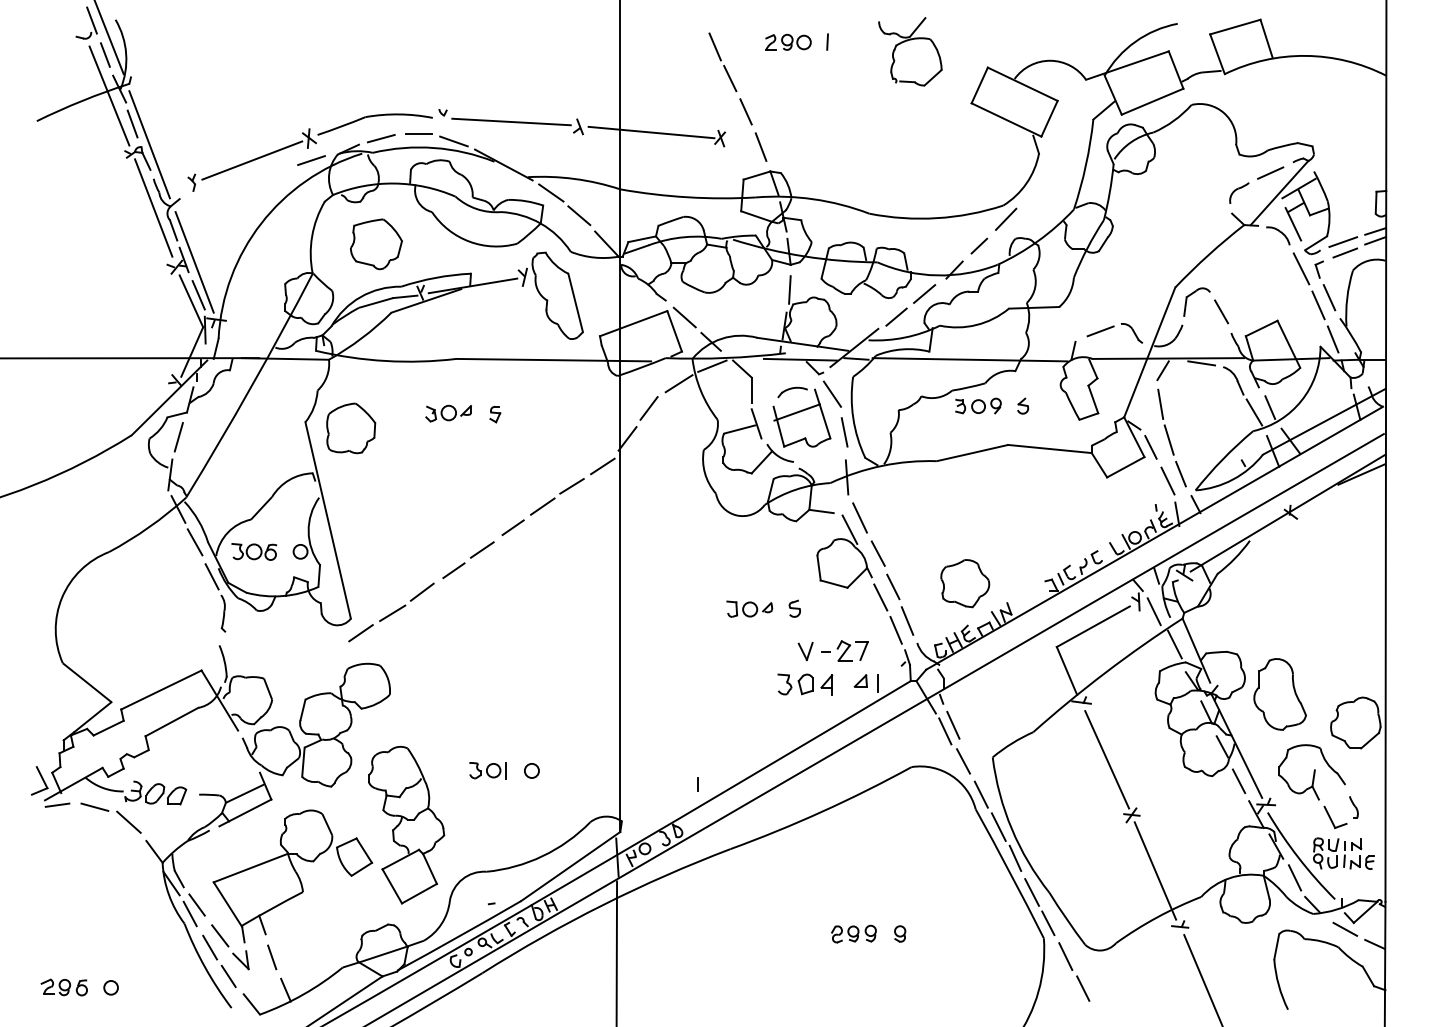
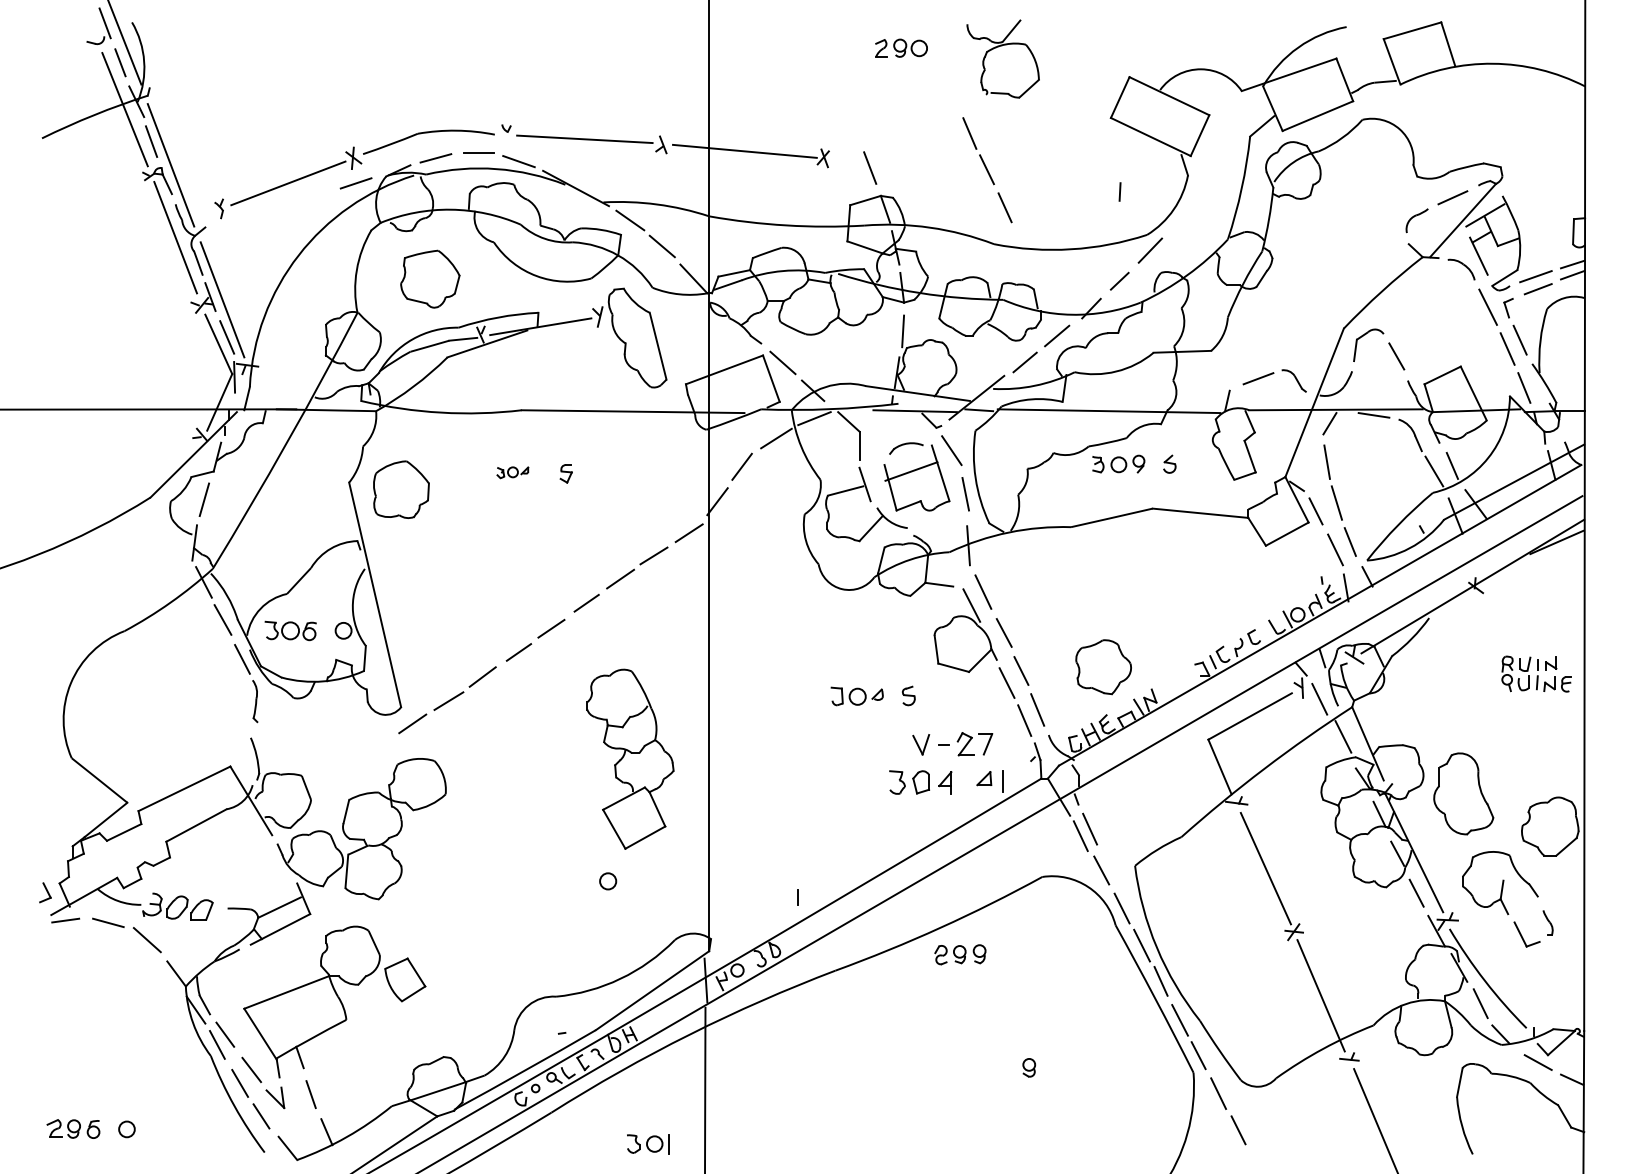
line: (827, 41) -> (1119, 191), moved
part: (907, 41) -> (999, 47), moved
part: (730, 78) -> (987, 169), moved
part: (448, 413) -> (512, 472), size x0.6
part: (487, 770) -> (647, 1143), moved
part: (39, 780) -> (45, 892), size x0.6
part: (406, 824) -> (630, 758), moved
part: (1343, 853) -> (1536, 673), moved
part: (853, 933) -> (959, 954), moved

